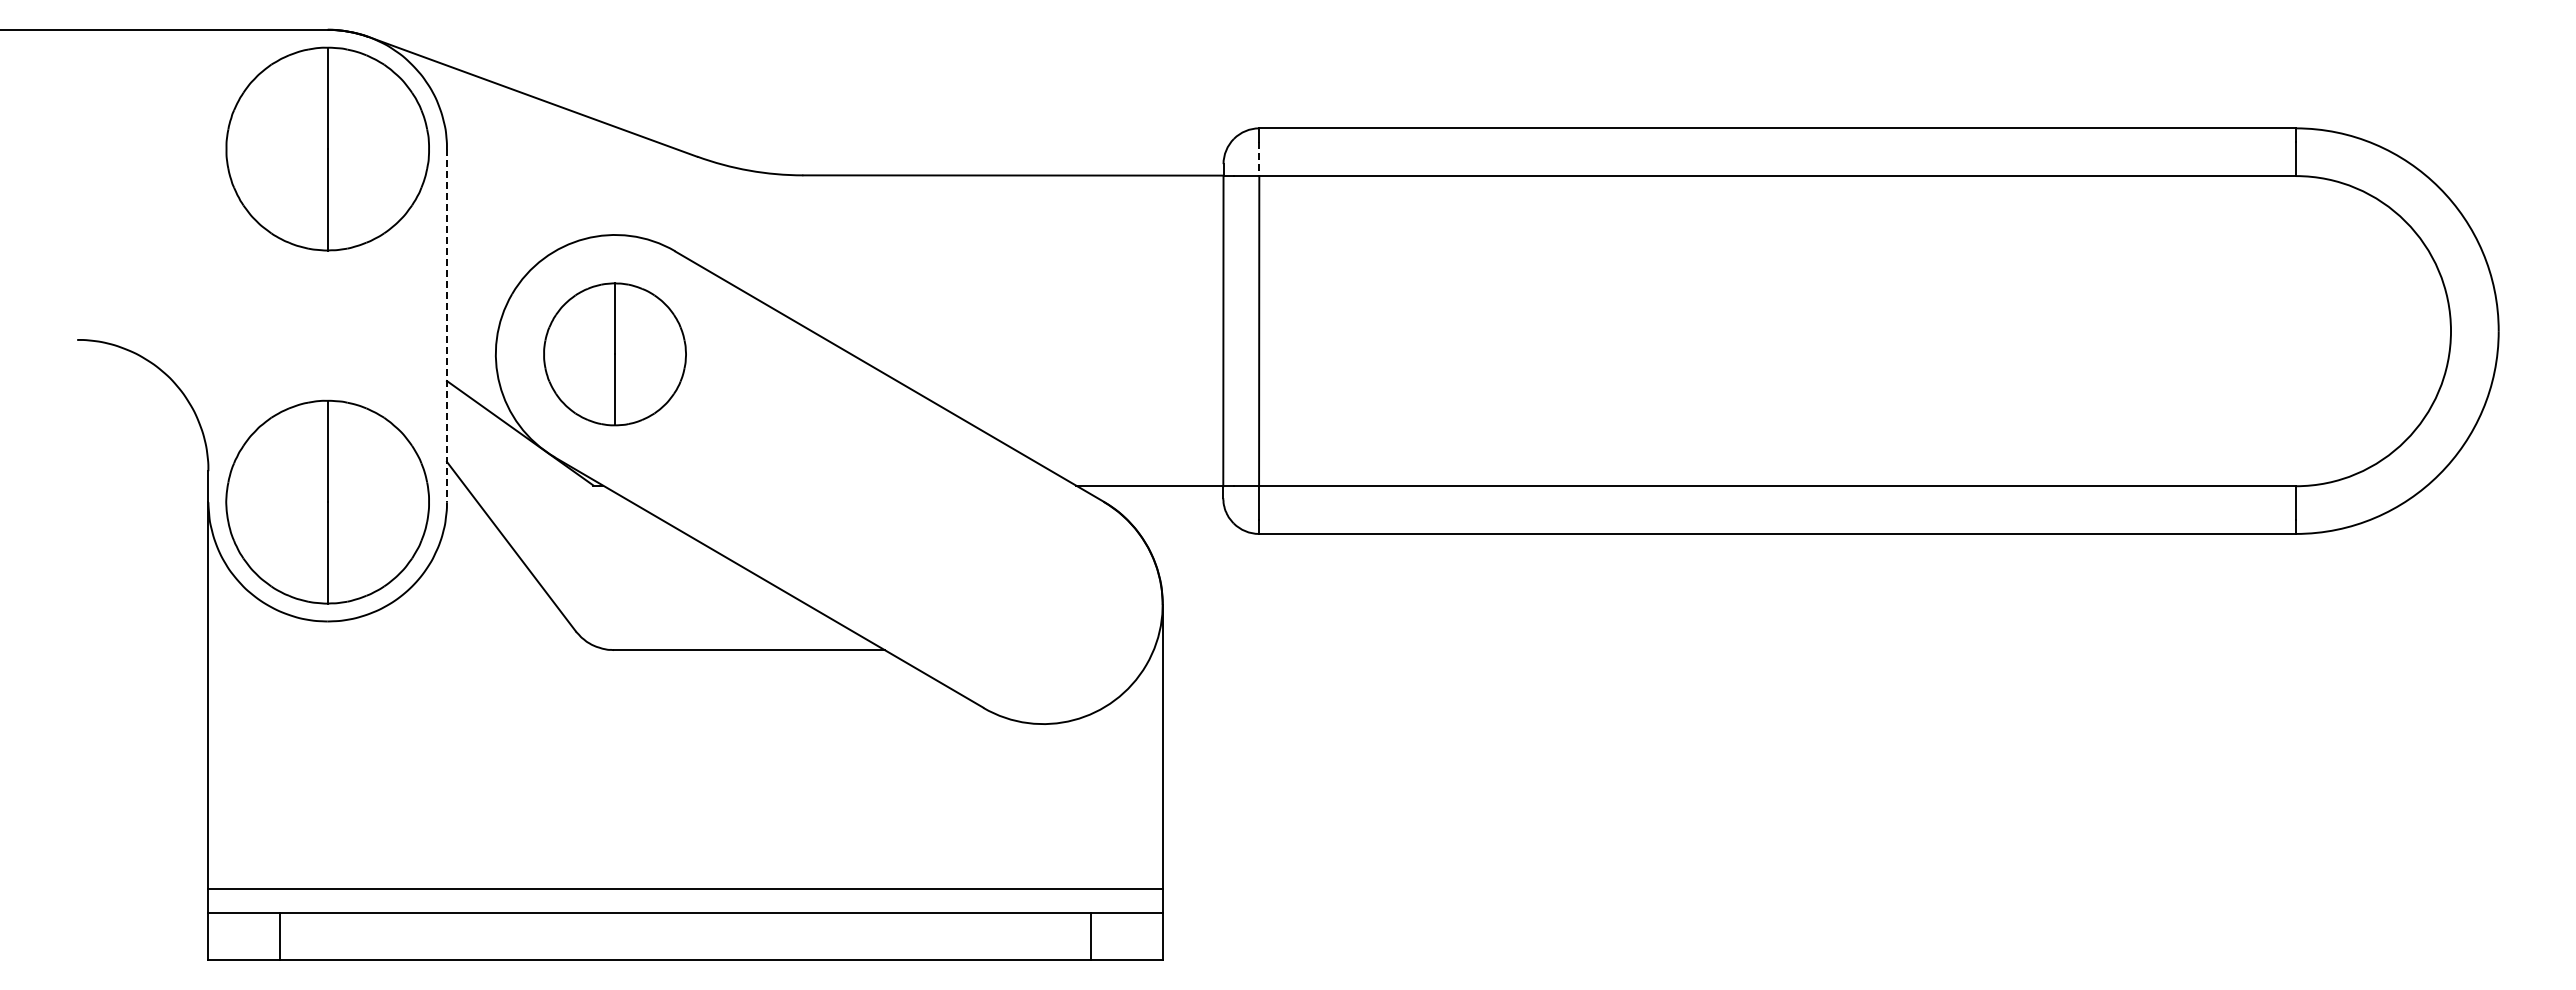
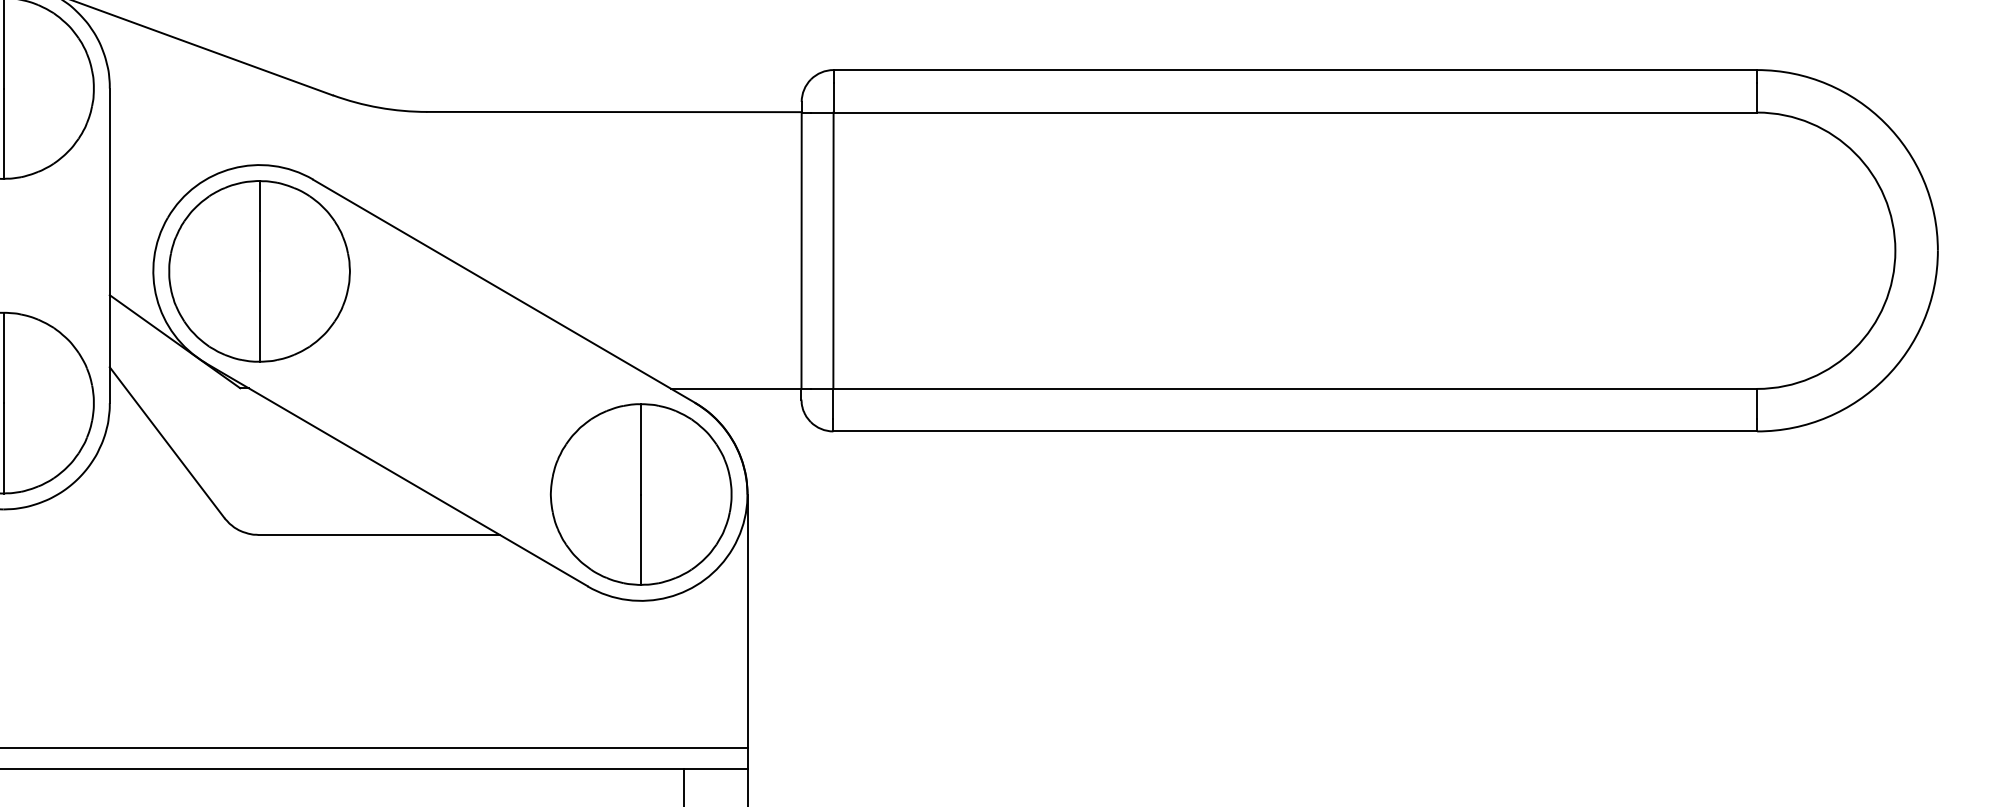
line: (1259, 159) -> (833, 97), dashed -> solid
line: (446, 325) -> (109, 245), dashed -> solid
part: (614, 354) -> (259, 271), size x1.43
part: (1043, 604) -> (641, 494), added

